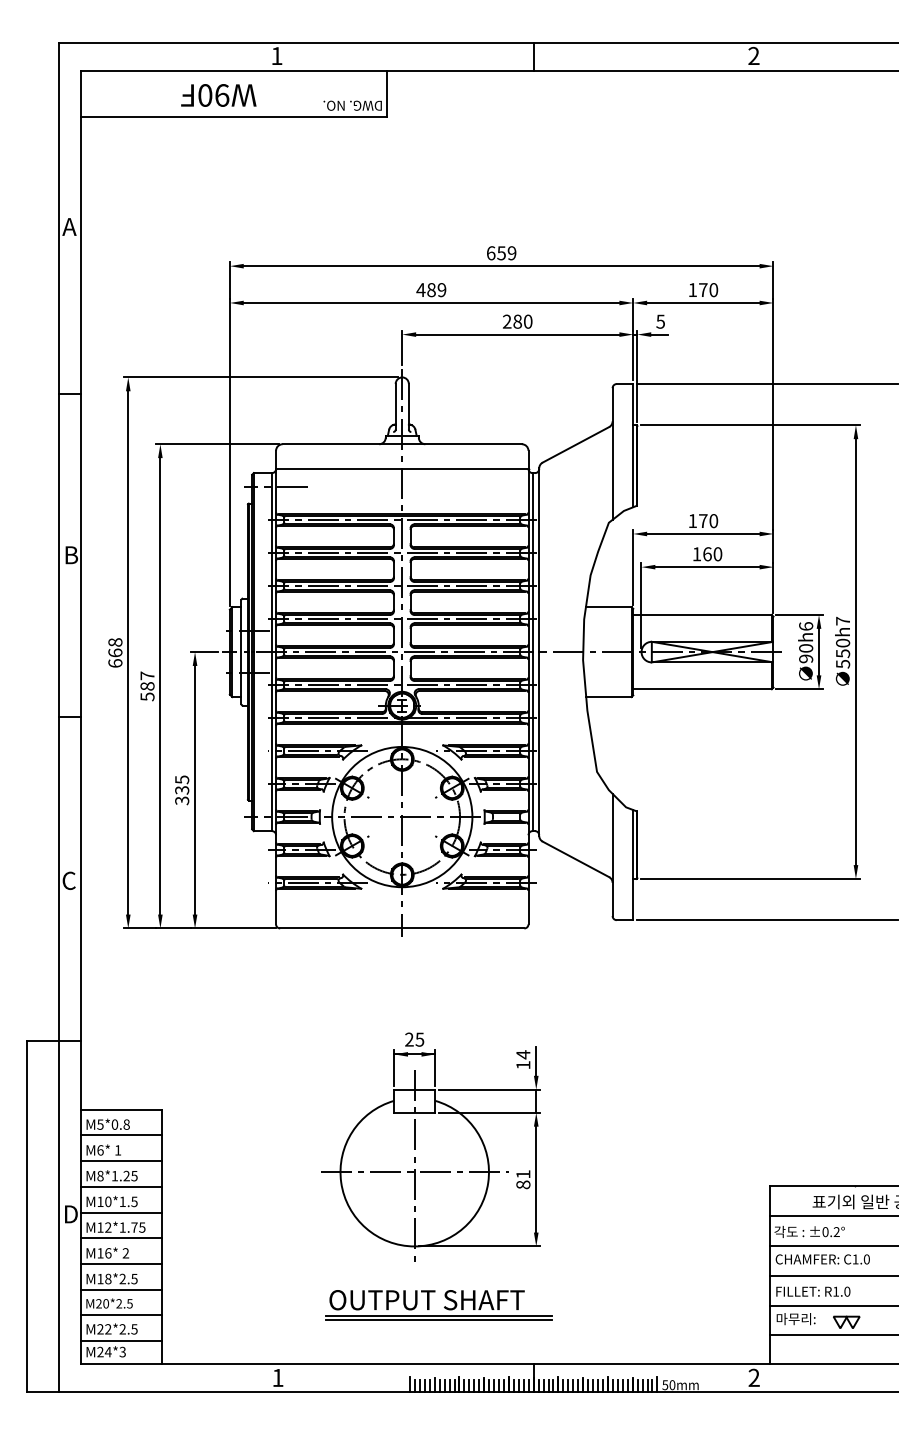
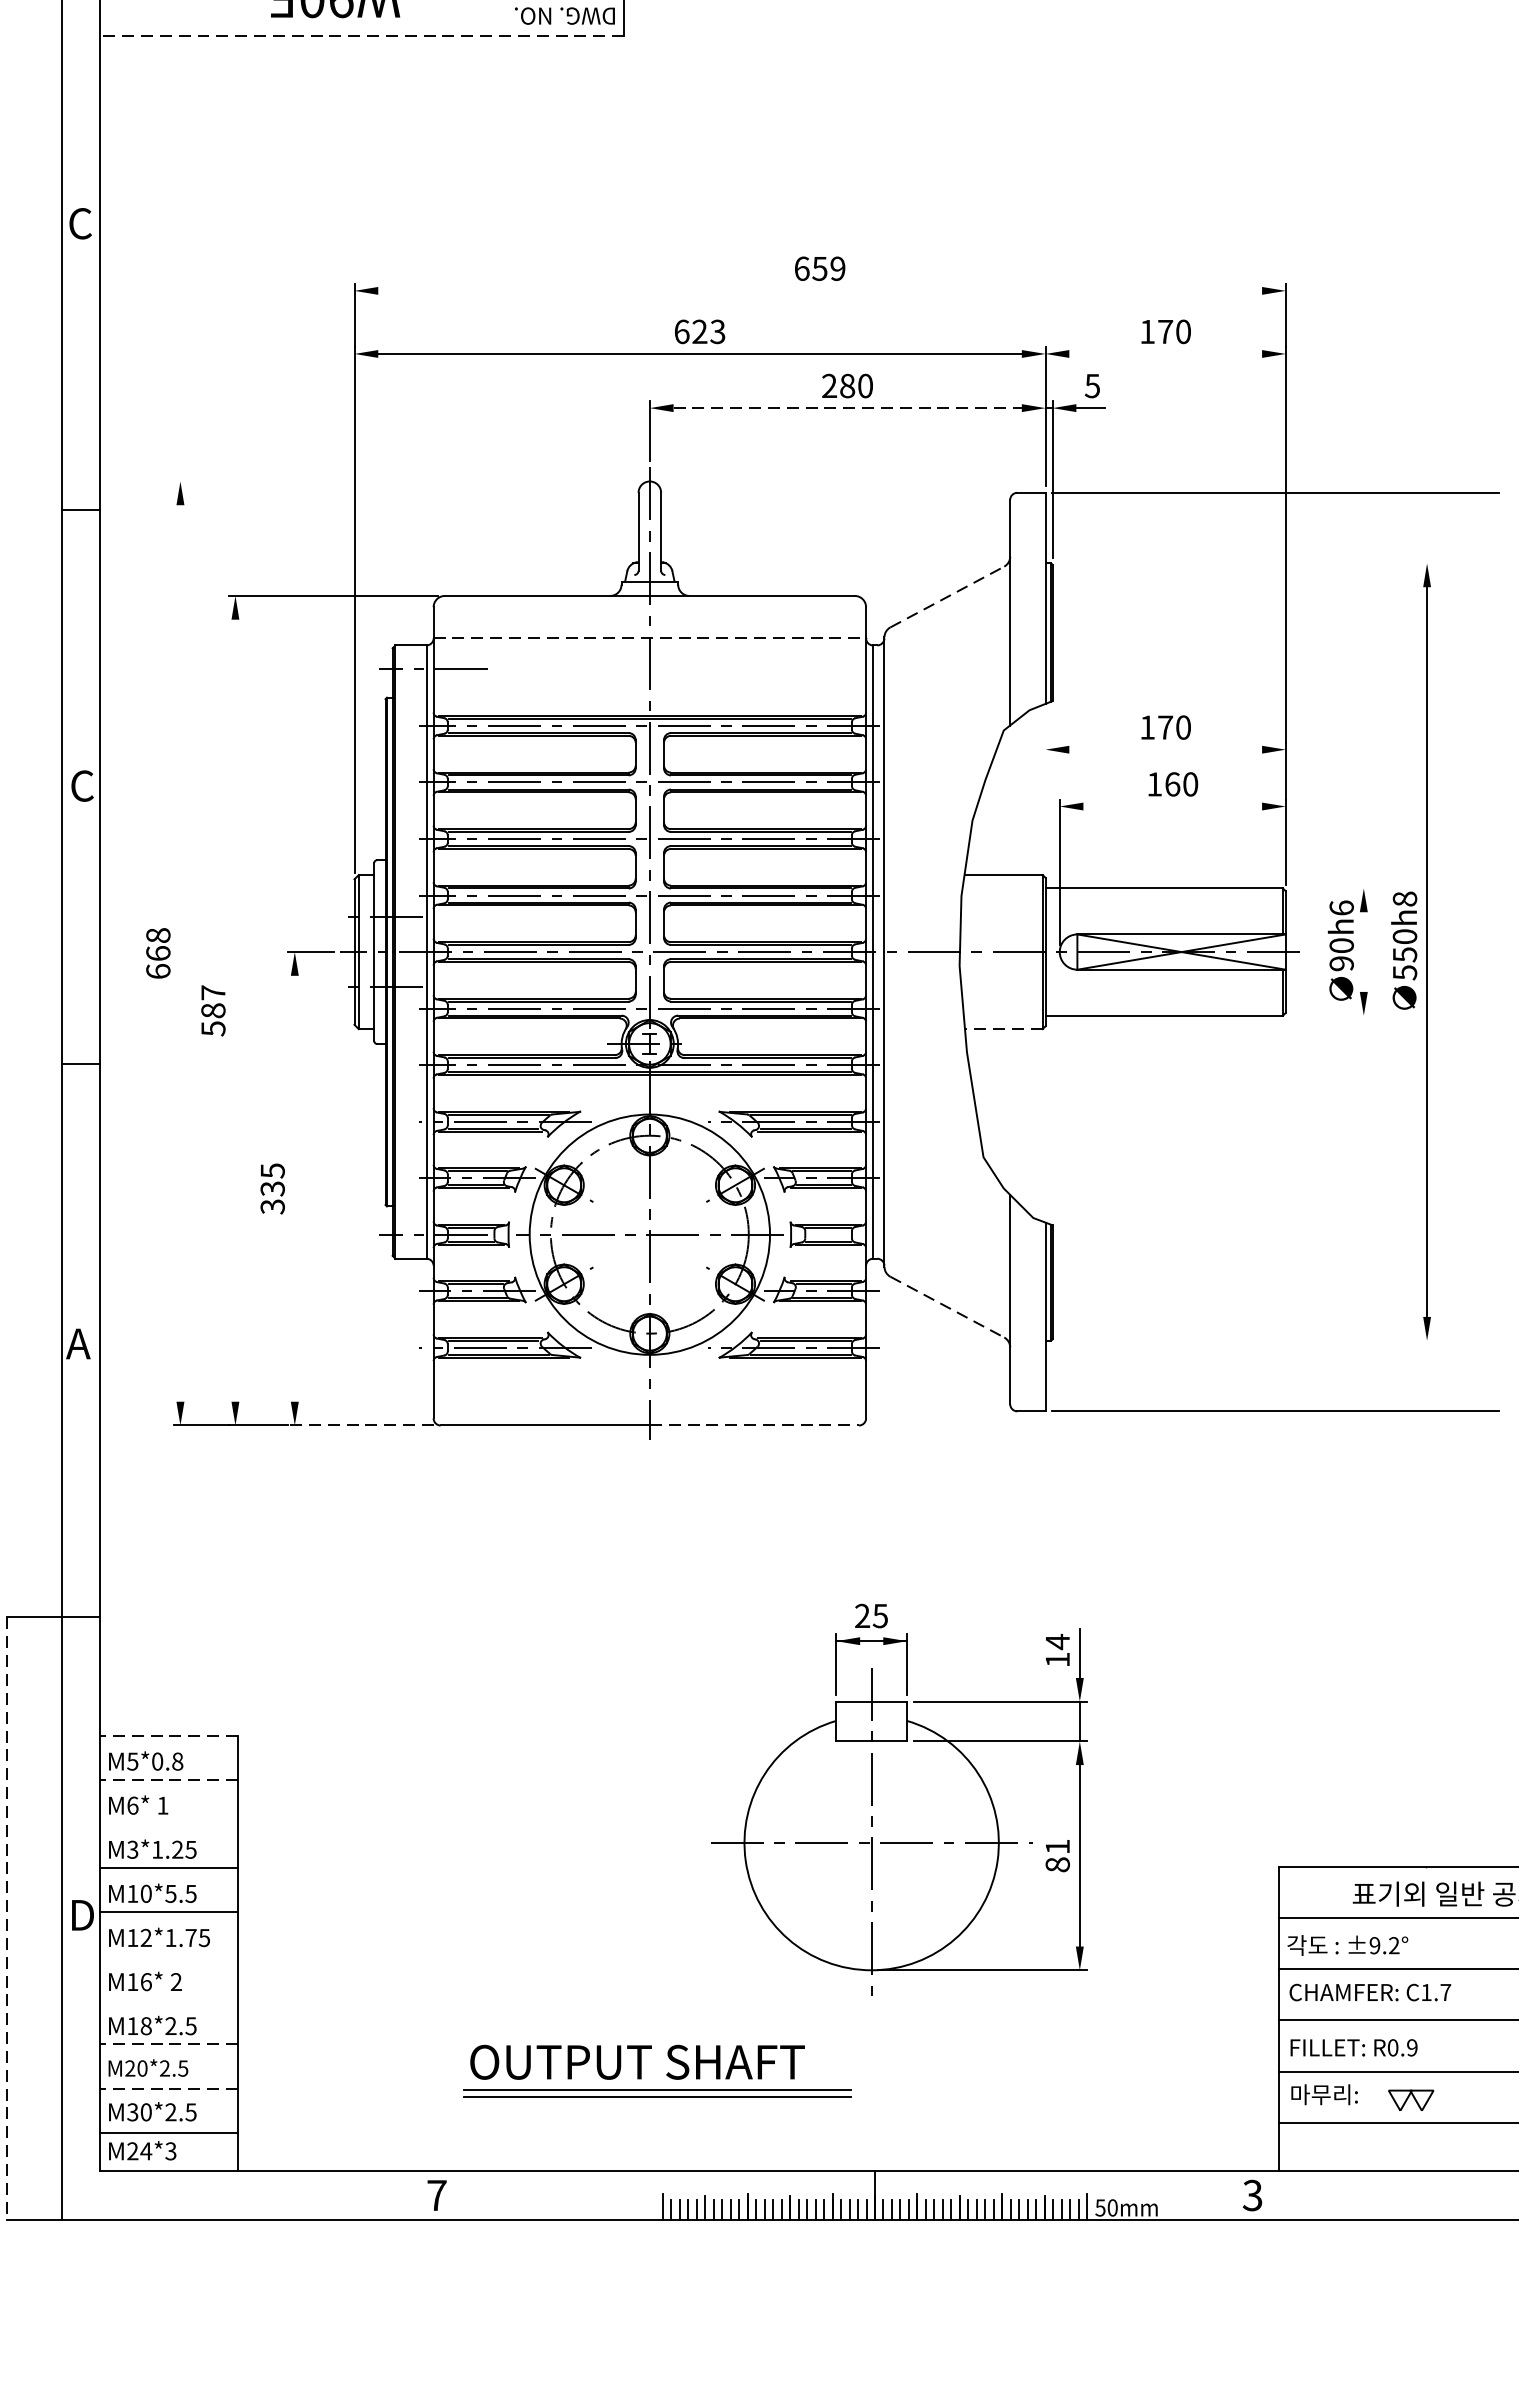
line: (233, 117) -> (360, 36), solid -> dashed
text: (69, 226) -> (79, 222), A -> C
line: (501, 266) -> (819, 291), removed
text: (431, 290) -> (699, 332), 489 -> 623
line: (703, 302) -> (1165, 353), removed
line: (517, 334) -> (847, 407), solid -> dashed
line: (261, 377) -> (408, 481), removed
line: (749, 425) -> (1244, 563), removed
line: (575, 444) -> (946, 596), solid -> dashed
line: (402, 468) -> (650, 637), solid -> dashed
line: (703, 533) -> (1165, 748), removed
text: (71, 555) -> (83, 786), B -> C
line: (633, 567) -> (1045, 807), removed
line: (707, 567) -> (1172, 807), removed
line: (798, 615) -> (1328, 889), removed
text: (843, 620) -> (1405, 897), 550h7 -> 550h8
line: (819, 651) -> (1364, 951), removed
line: (128, 652) -> (180, 952), removed
line: (160, 686) -> (235, 1010), removed
line: (798, 689) -> (1328, 1016), removed
line: (608, 697) -> (1003, 1029), solid -> dashed
line: (195, 789) -> (295, 1187), removed
line: (575, 859) -> (946, 1307), solid -> dashed
line: (749, 878) -> (1244, 1339), removed
text: (68, 880) -> (78, 1343), C -> A
line: (233, 928) -> (360, 1425), solid -> dashed
line: (463, 928) -> (754, 1425), solid -> dashed
line: (120, 1109) -> (167, 1735), solid -> dashed
line: (120, 1135) -> (167, 1780), solid -> dashed
part: (430, 1146) -> (898, 1799), moved
line: (121, 1161) -> (168, 1824), removed
text: (100, 1175) -> (132, 1848), M8*1.25 -> M3*1.25
text: (122, 1201) -> (170, 1893), M10*1.5 -> M10*5.5
line: (27, 1216) -> (7, 1918), solid -> dashed
text: (825, 1232) -> (1374, 1946), ±0.2° -> ±9.2°
line: (121, 1238) -> (168, 1956), removed
text: (866, 1259) -> (1445, 1992), C1.0 -> C1.7
line: (121, 1264) -> (168, 2001), removed
line: (120, 1289) -> (167, 2044), solid -> dashed
text: (841, 1291) -> (1402, 2047), R1.0 -> R0.9
part: (444, 1306) -> (667, 2073), moved
line: (120, 1315) -> (167, 2088), solid -> dashed
text: (104, 1329) -> (139, 2112), M22*2.5 -> M30*2.5
text: (277, 1377) -> (436, 2194), 1 -> 7
text: (753, 1378) -> (1251, 2196), 2 -> 3

